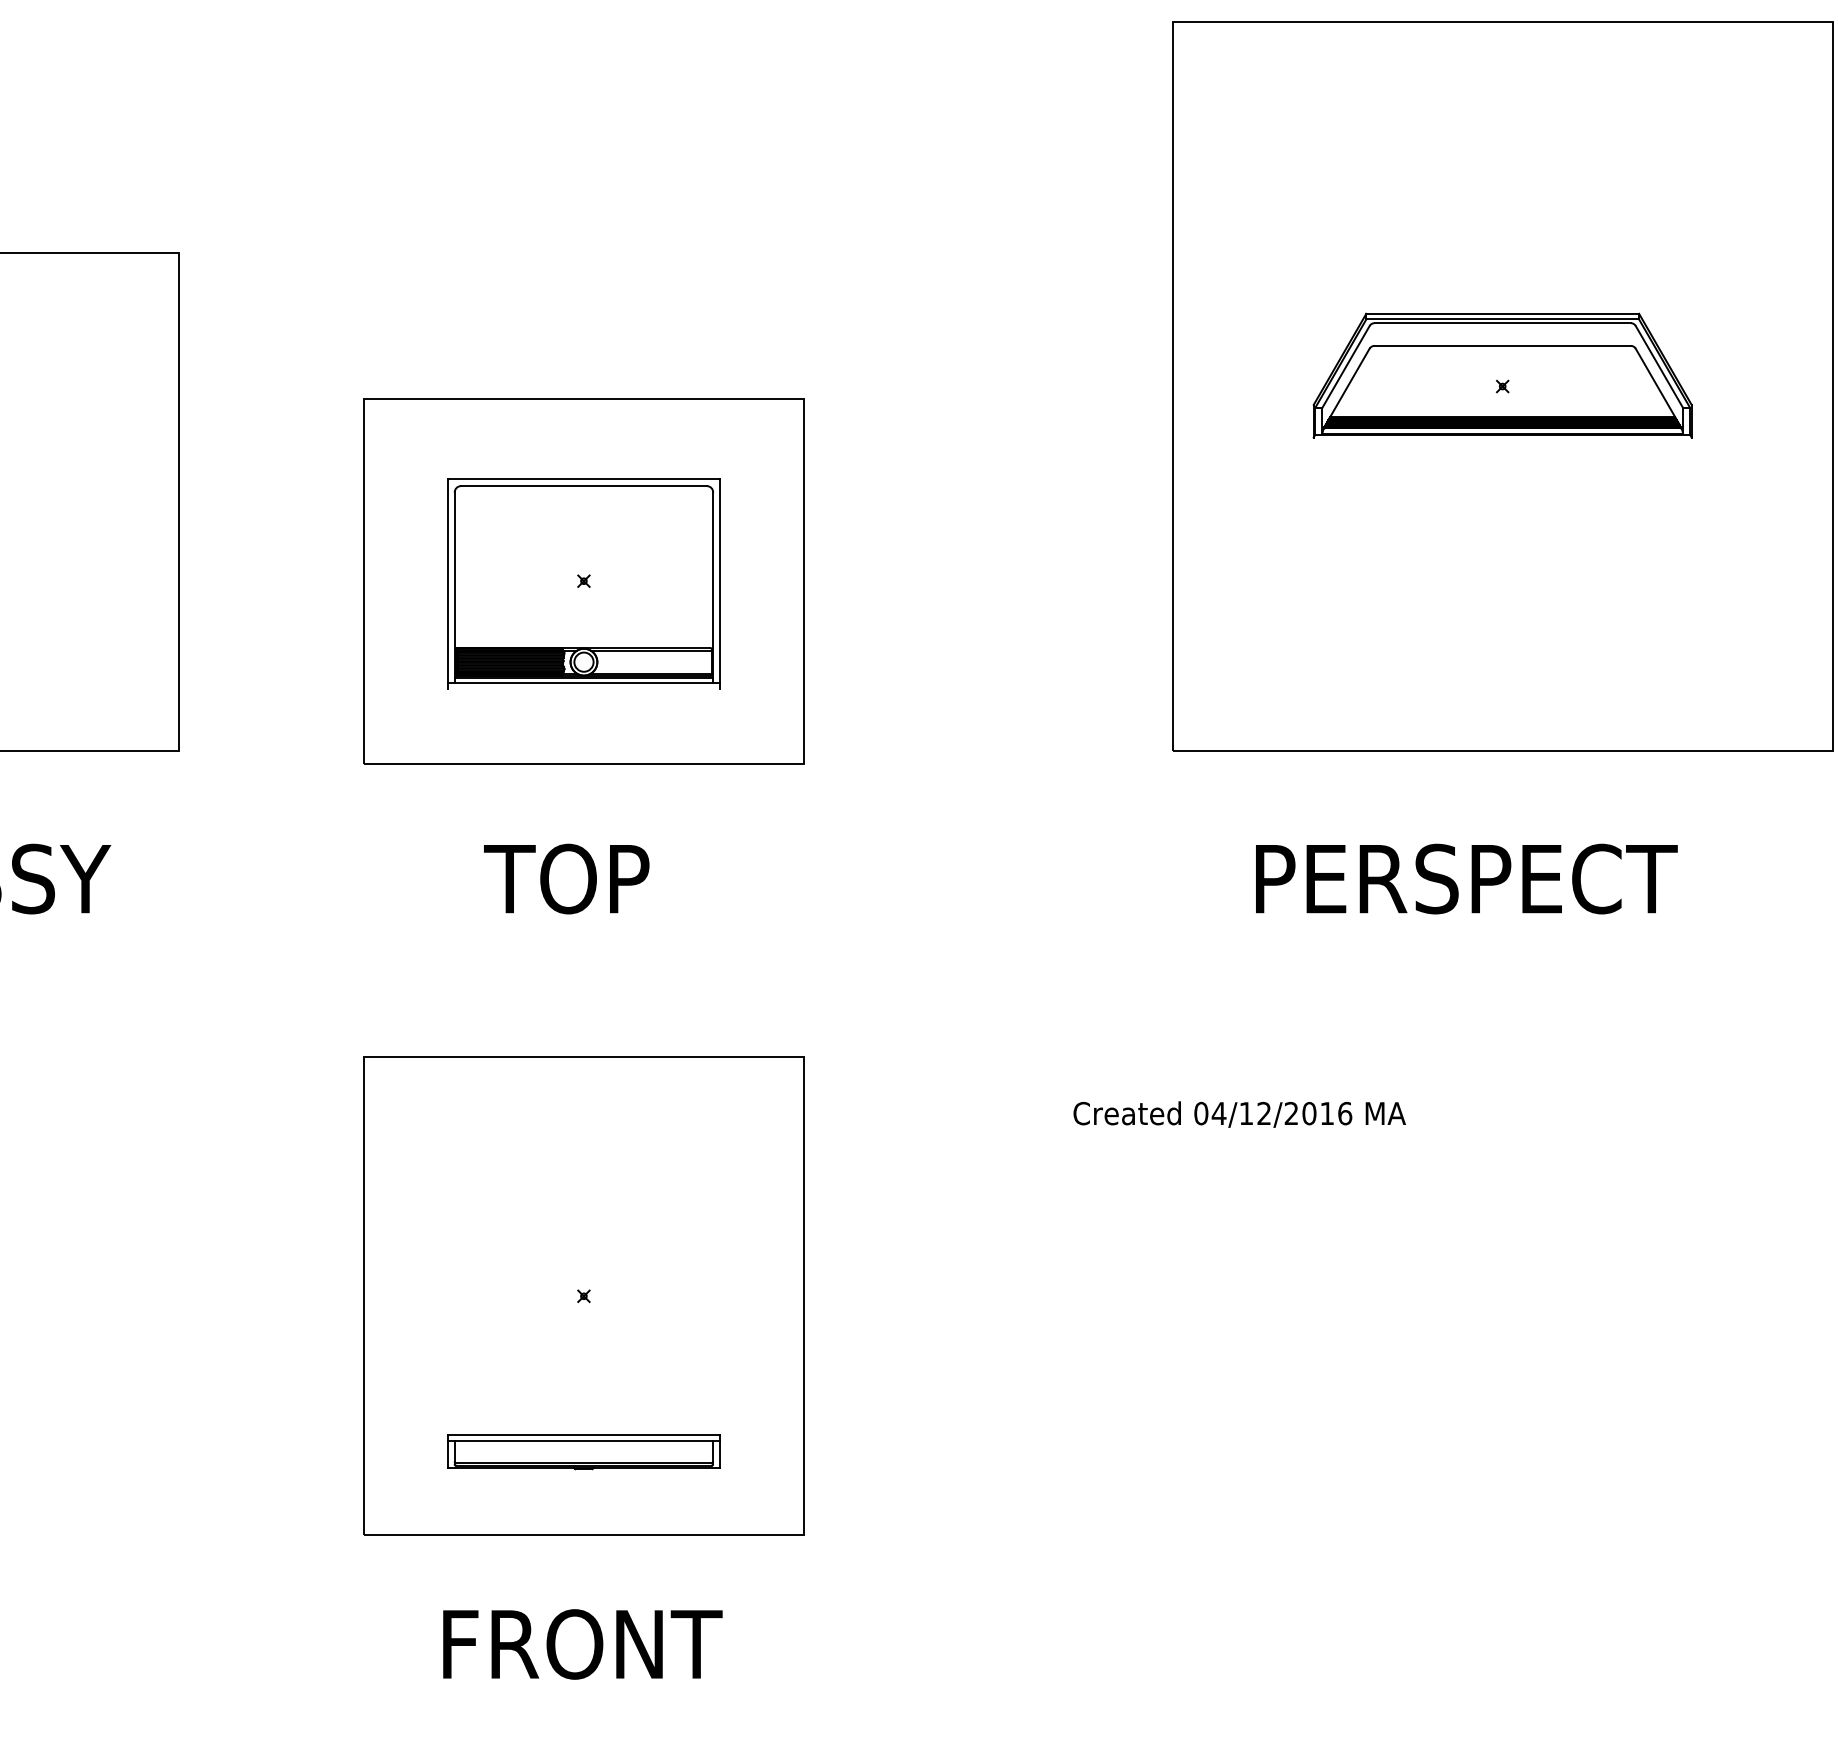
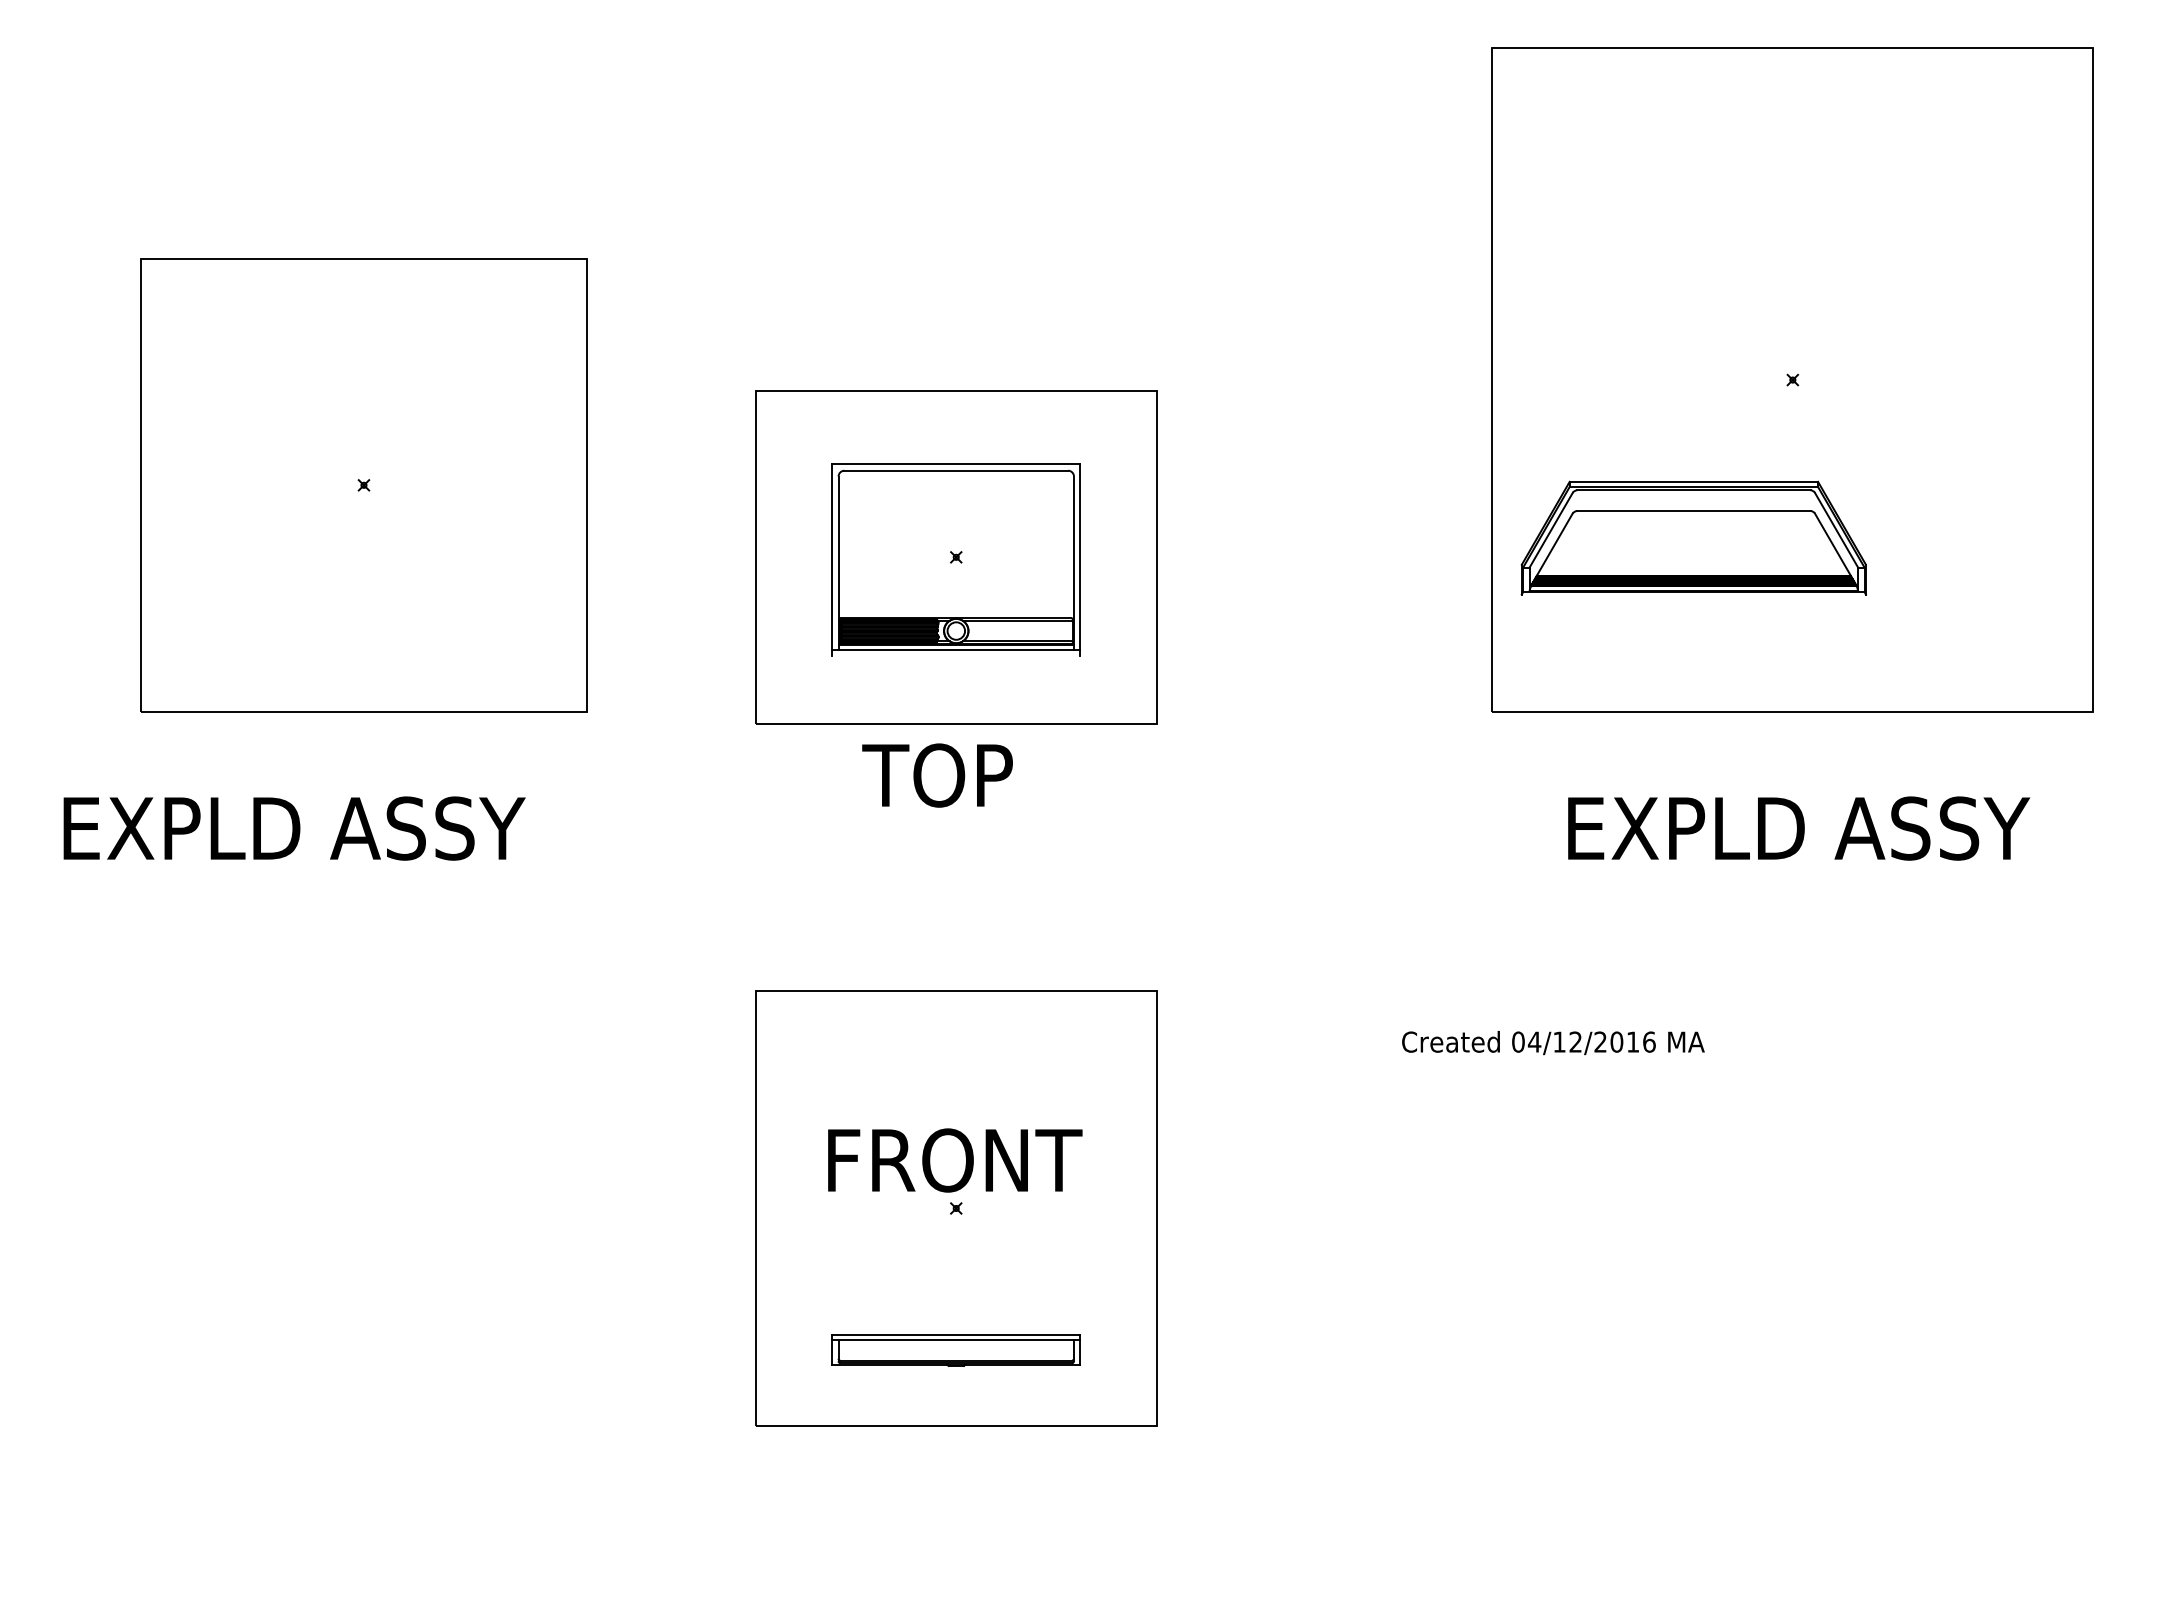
part: (1502, 374) -> (1693, 537), moved
text: (566, 879) -> (937, 775), moved
text: (1513, 879) -> (1802, 828), PERSPECT -> EXPLD ASSY
text: (583, 1644) -> (955, 1160), moved

